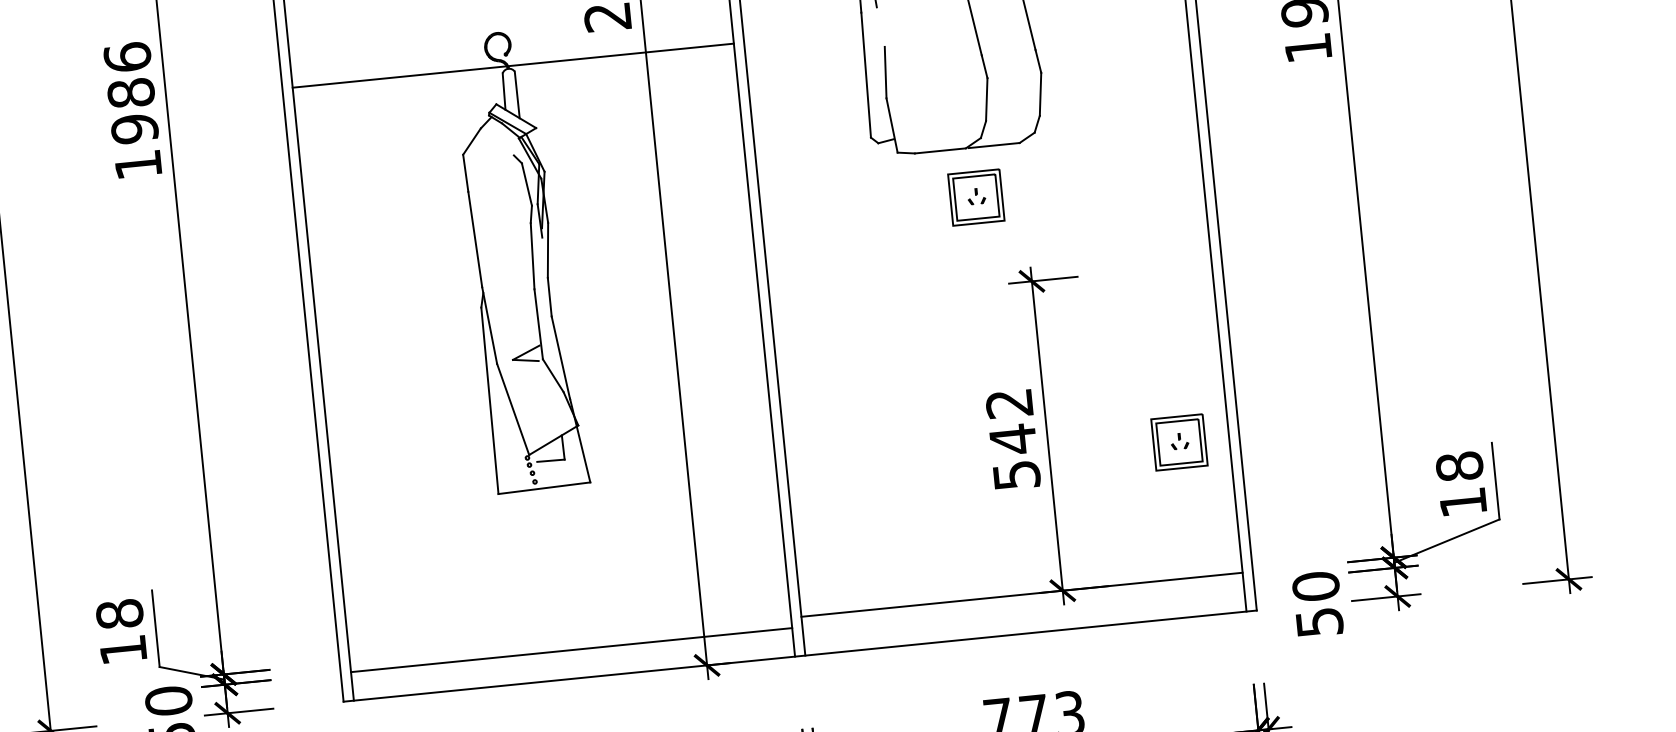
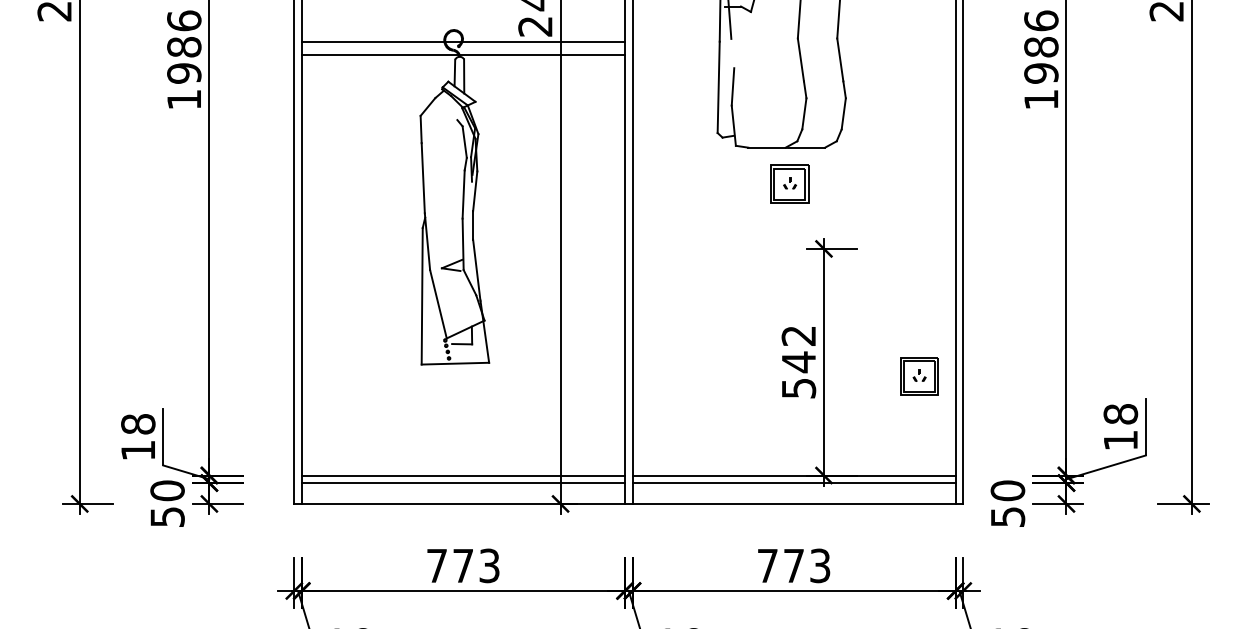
line: (511, 48) -> (463, 42), added
line: (1022, 605) -> (793, 483), added
line: (570, 639) -> (463, 475), added

